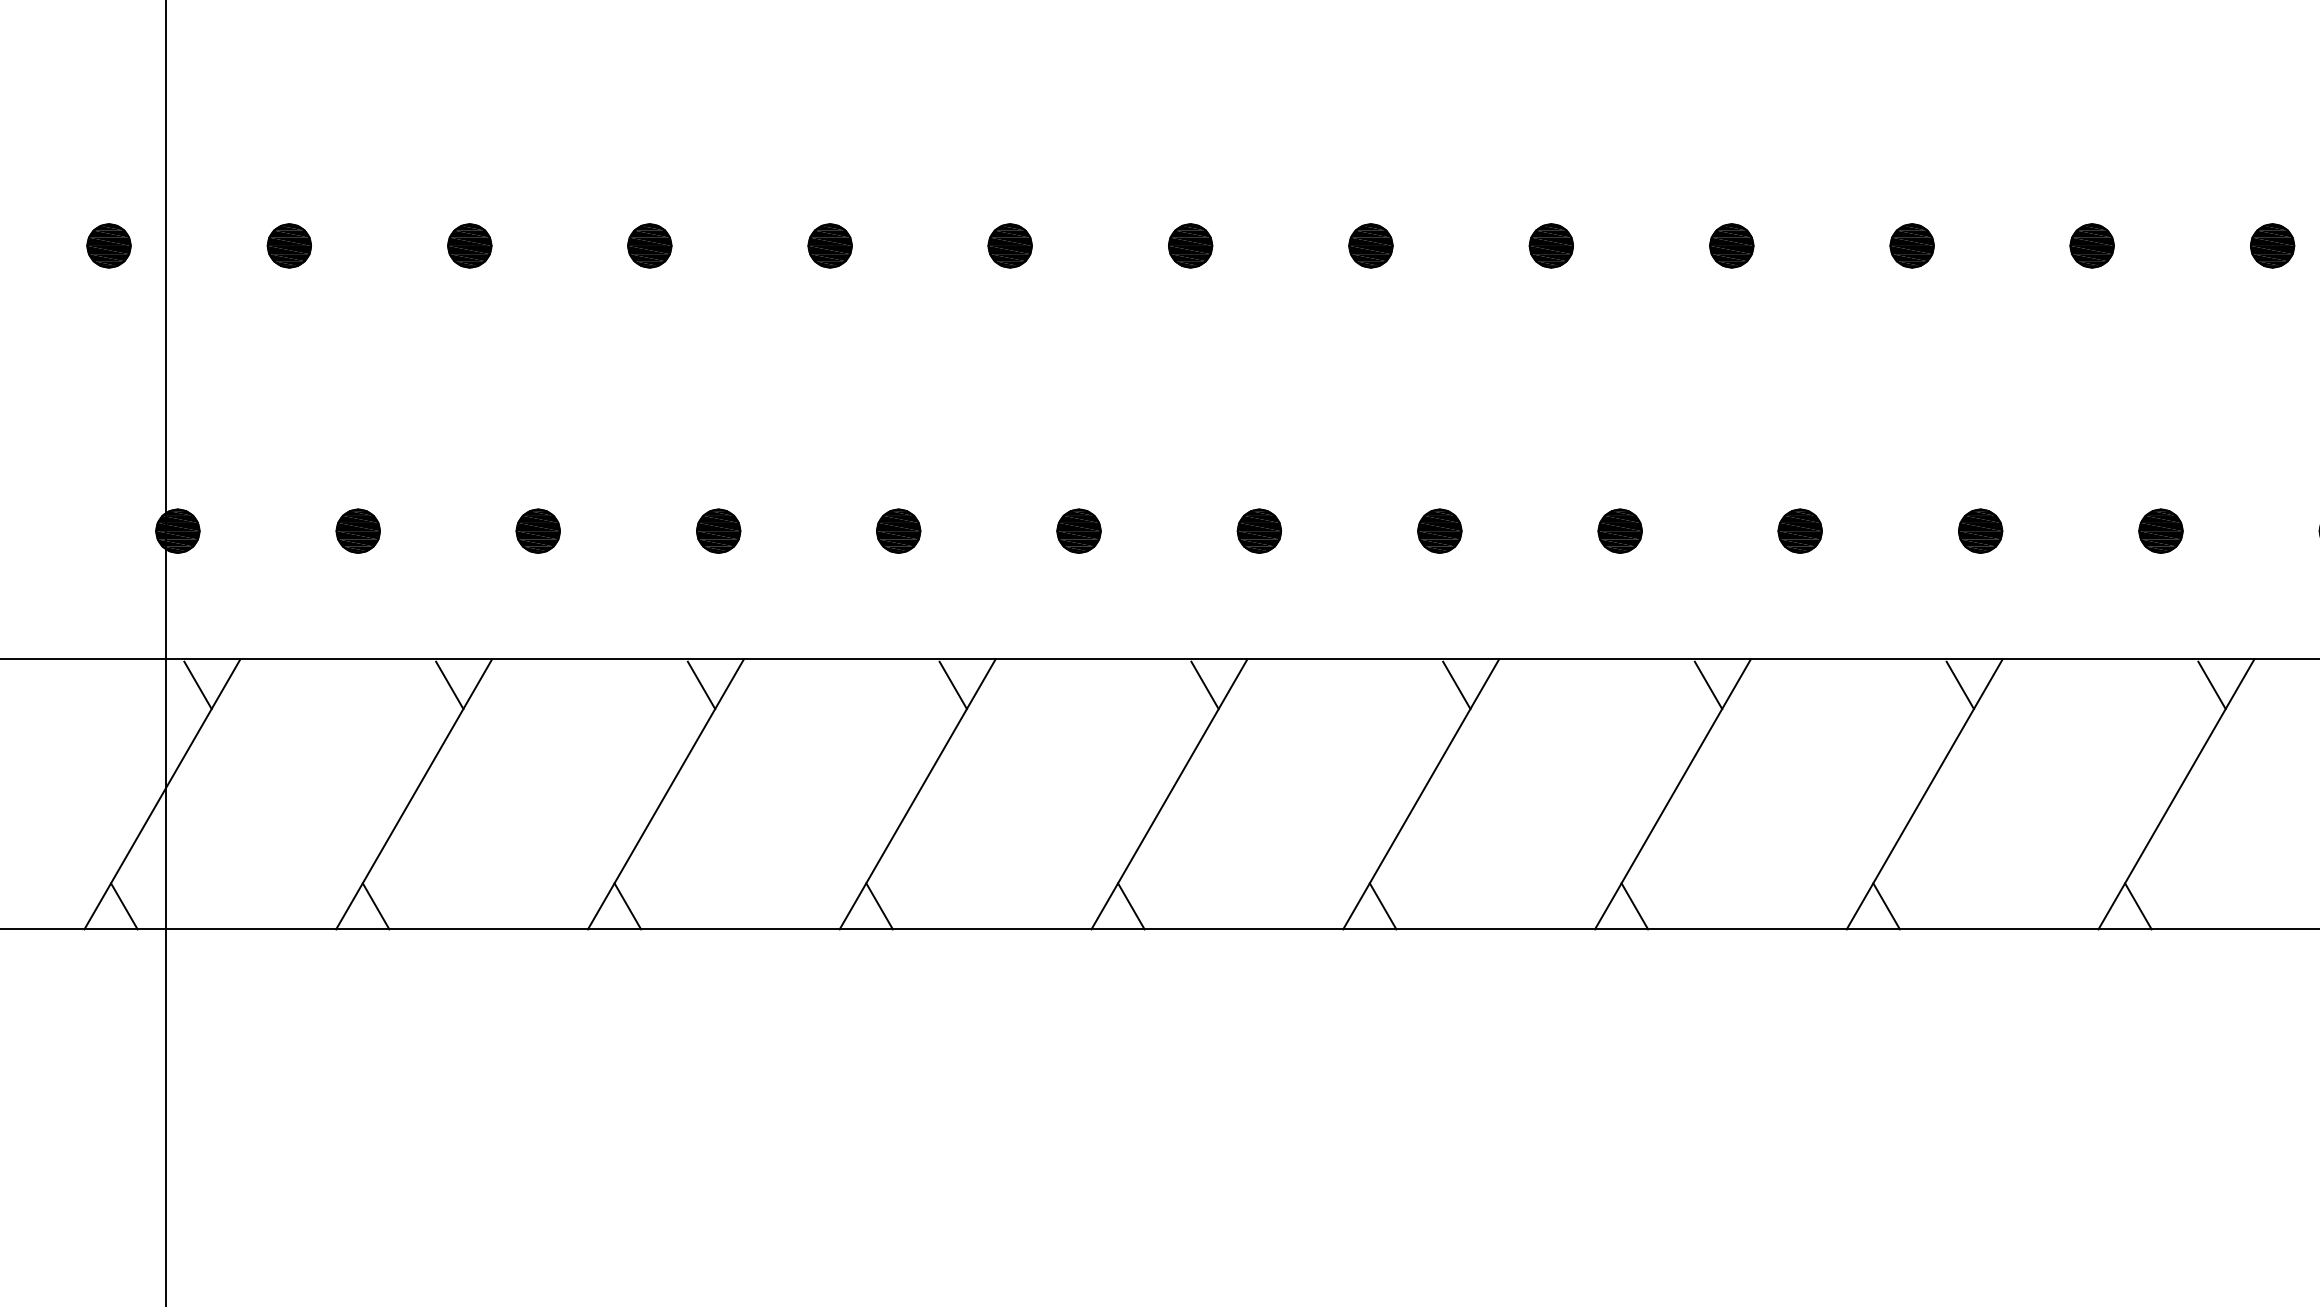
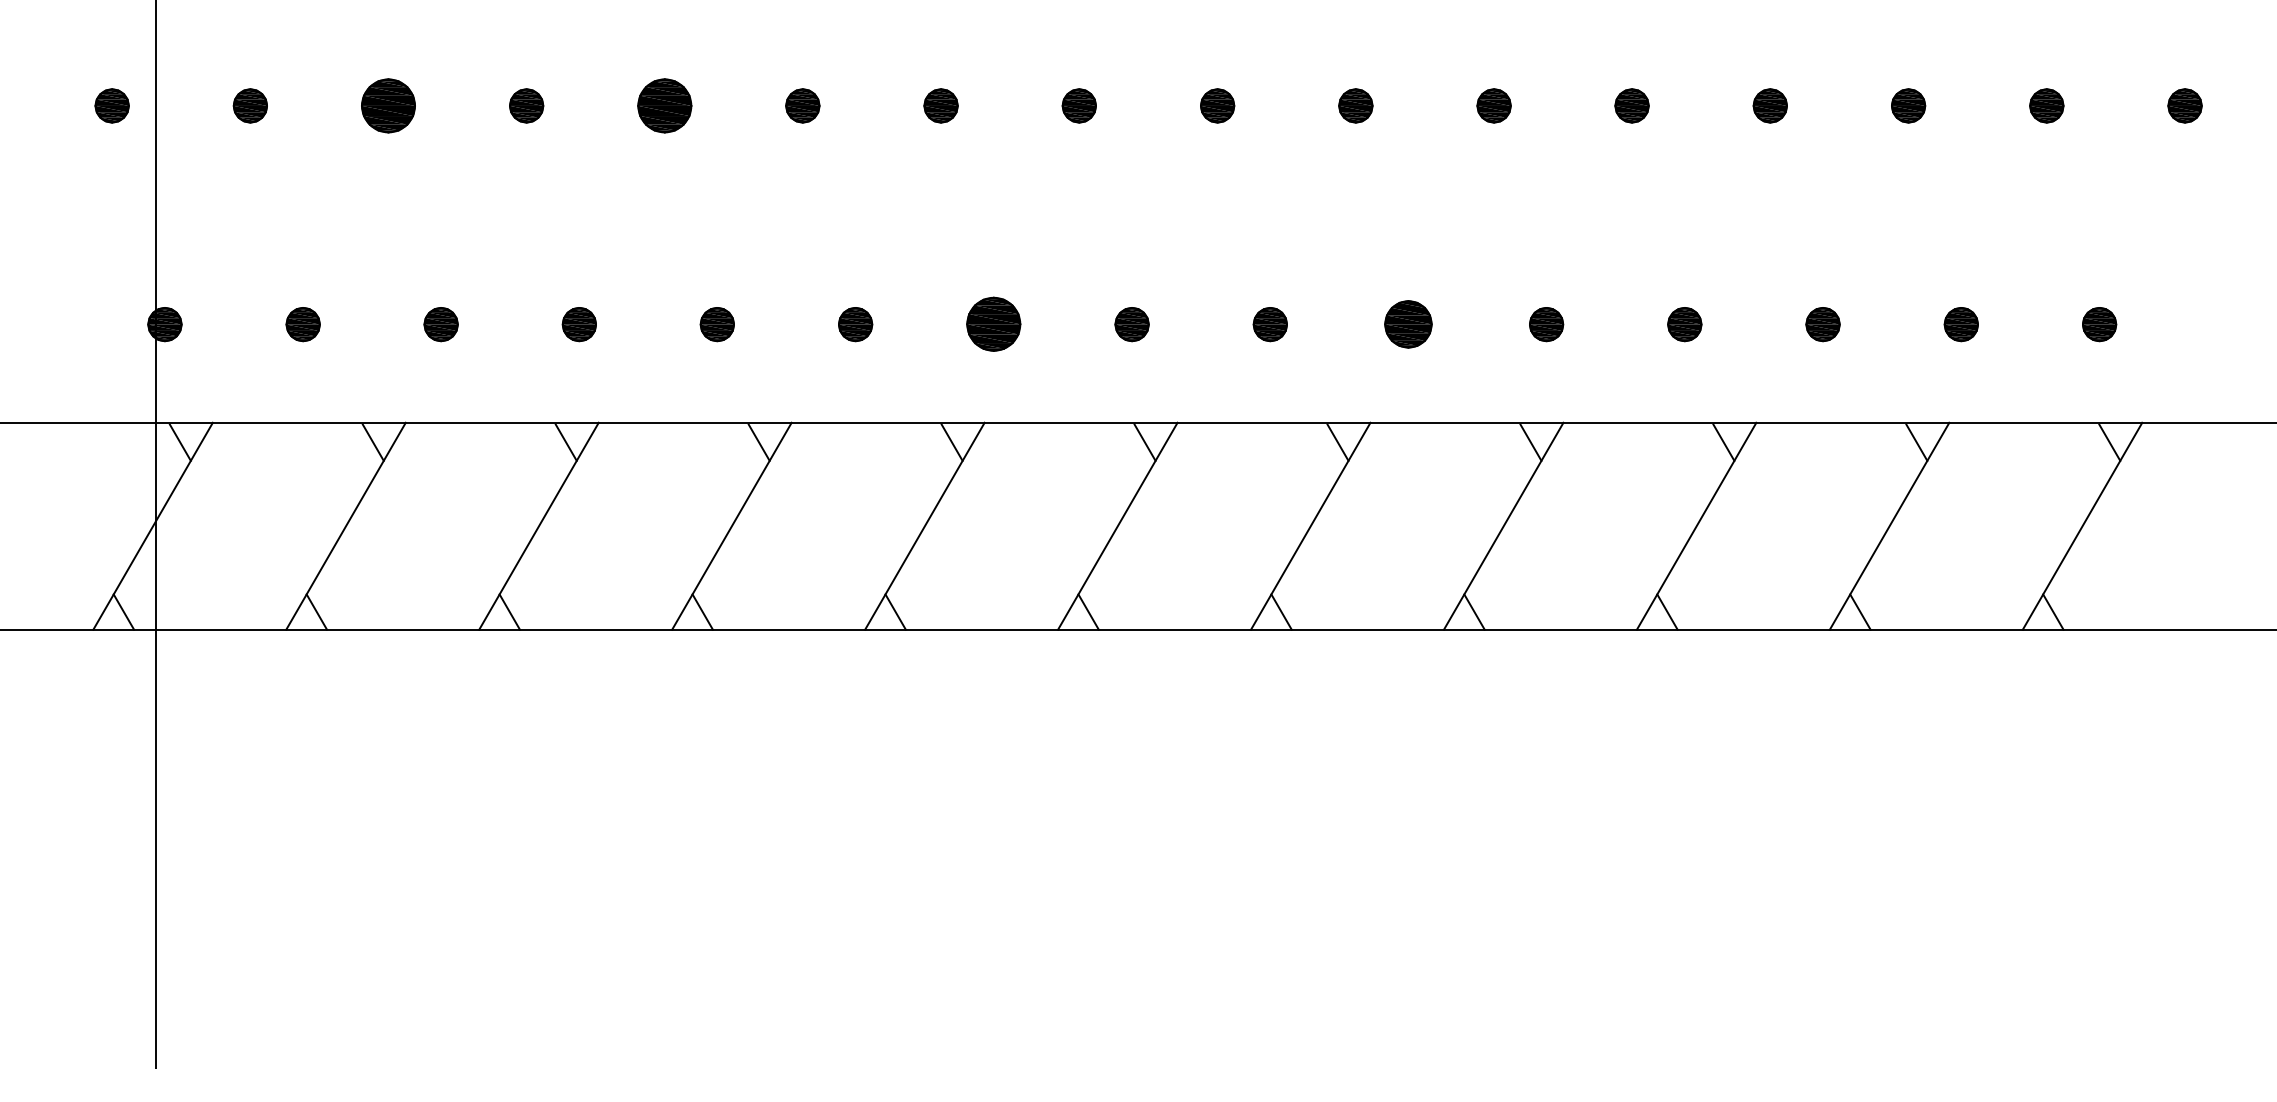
part: (469, 245) -> (388, 105), size x1.6
part: (829, 245) -> (664, 105), size x1.6
part: (1258, 531) -> (993, 324), size x1.6
part: (1799, 531) -> (1407, 324), size x1.4

